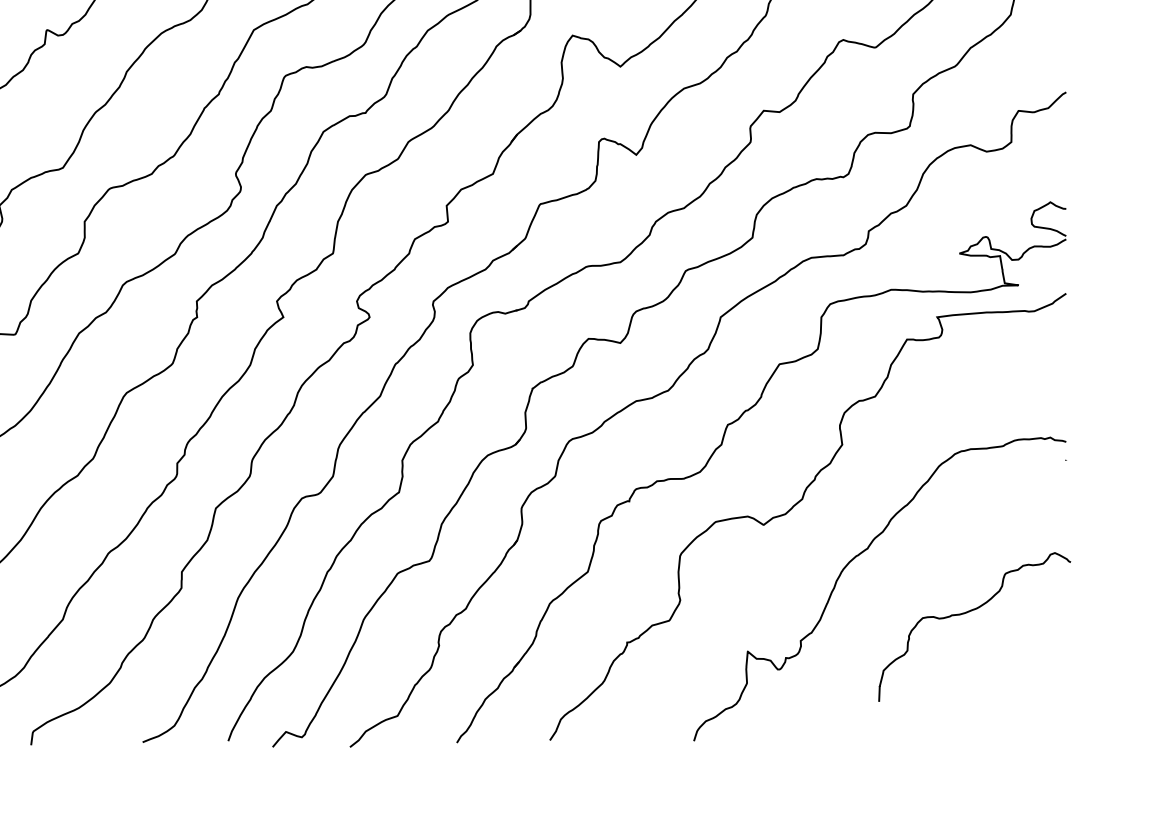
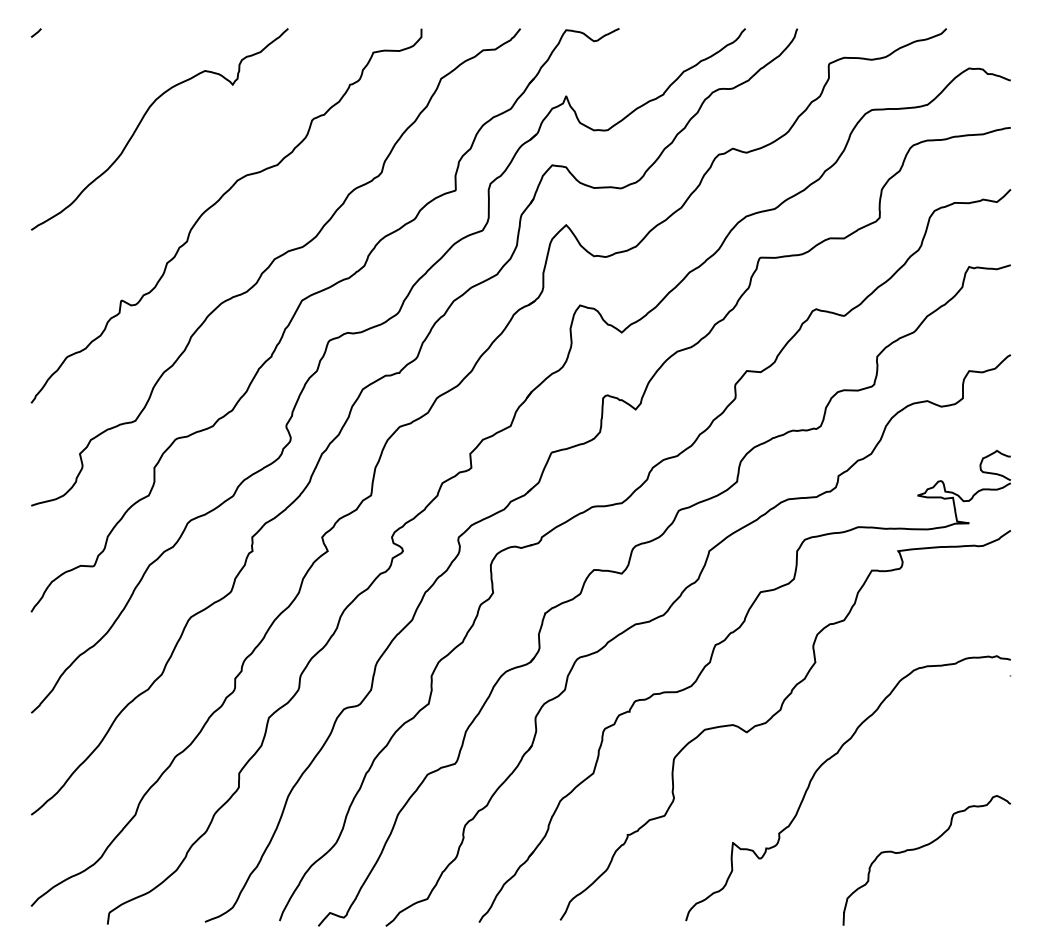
curve: (970, 612) -> (923, 847), moved

